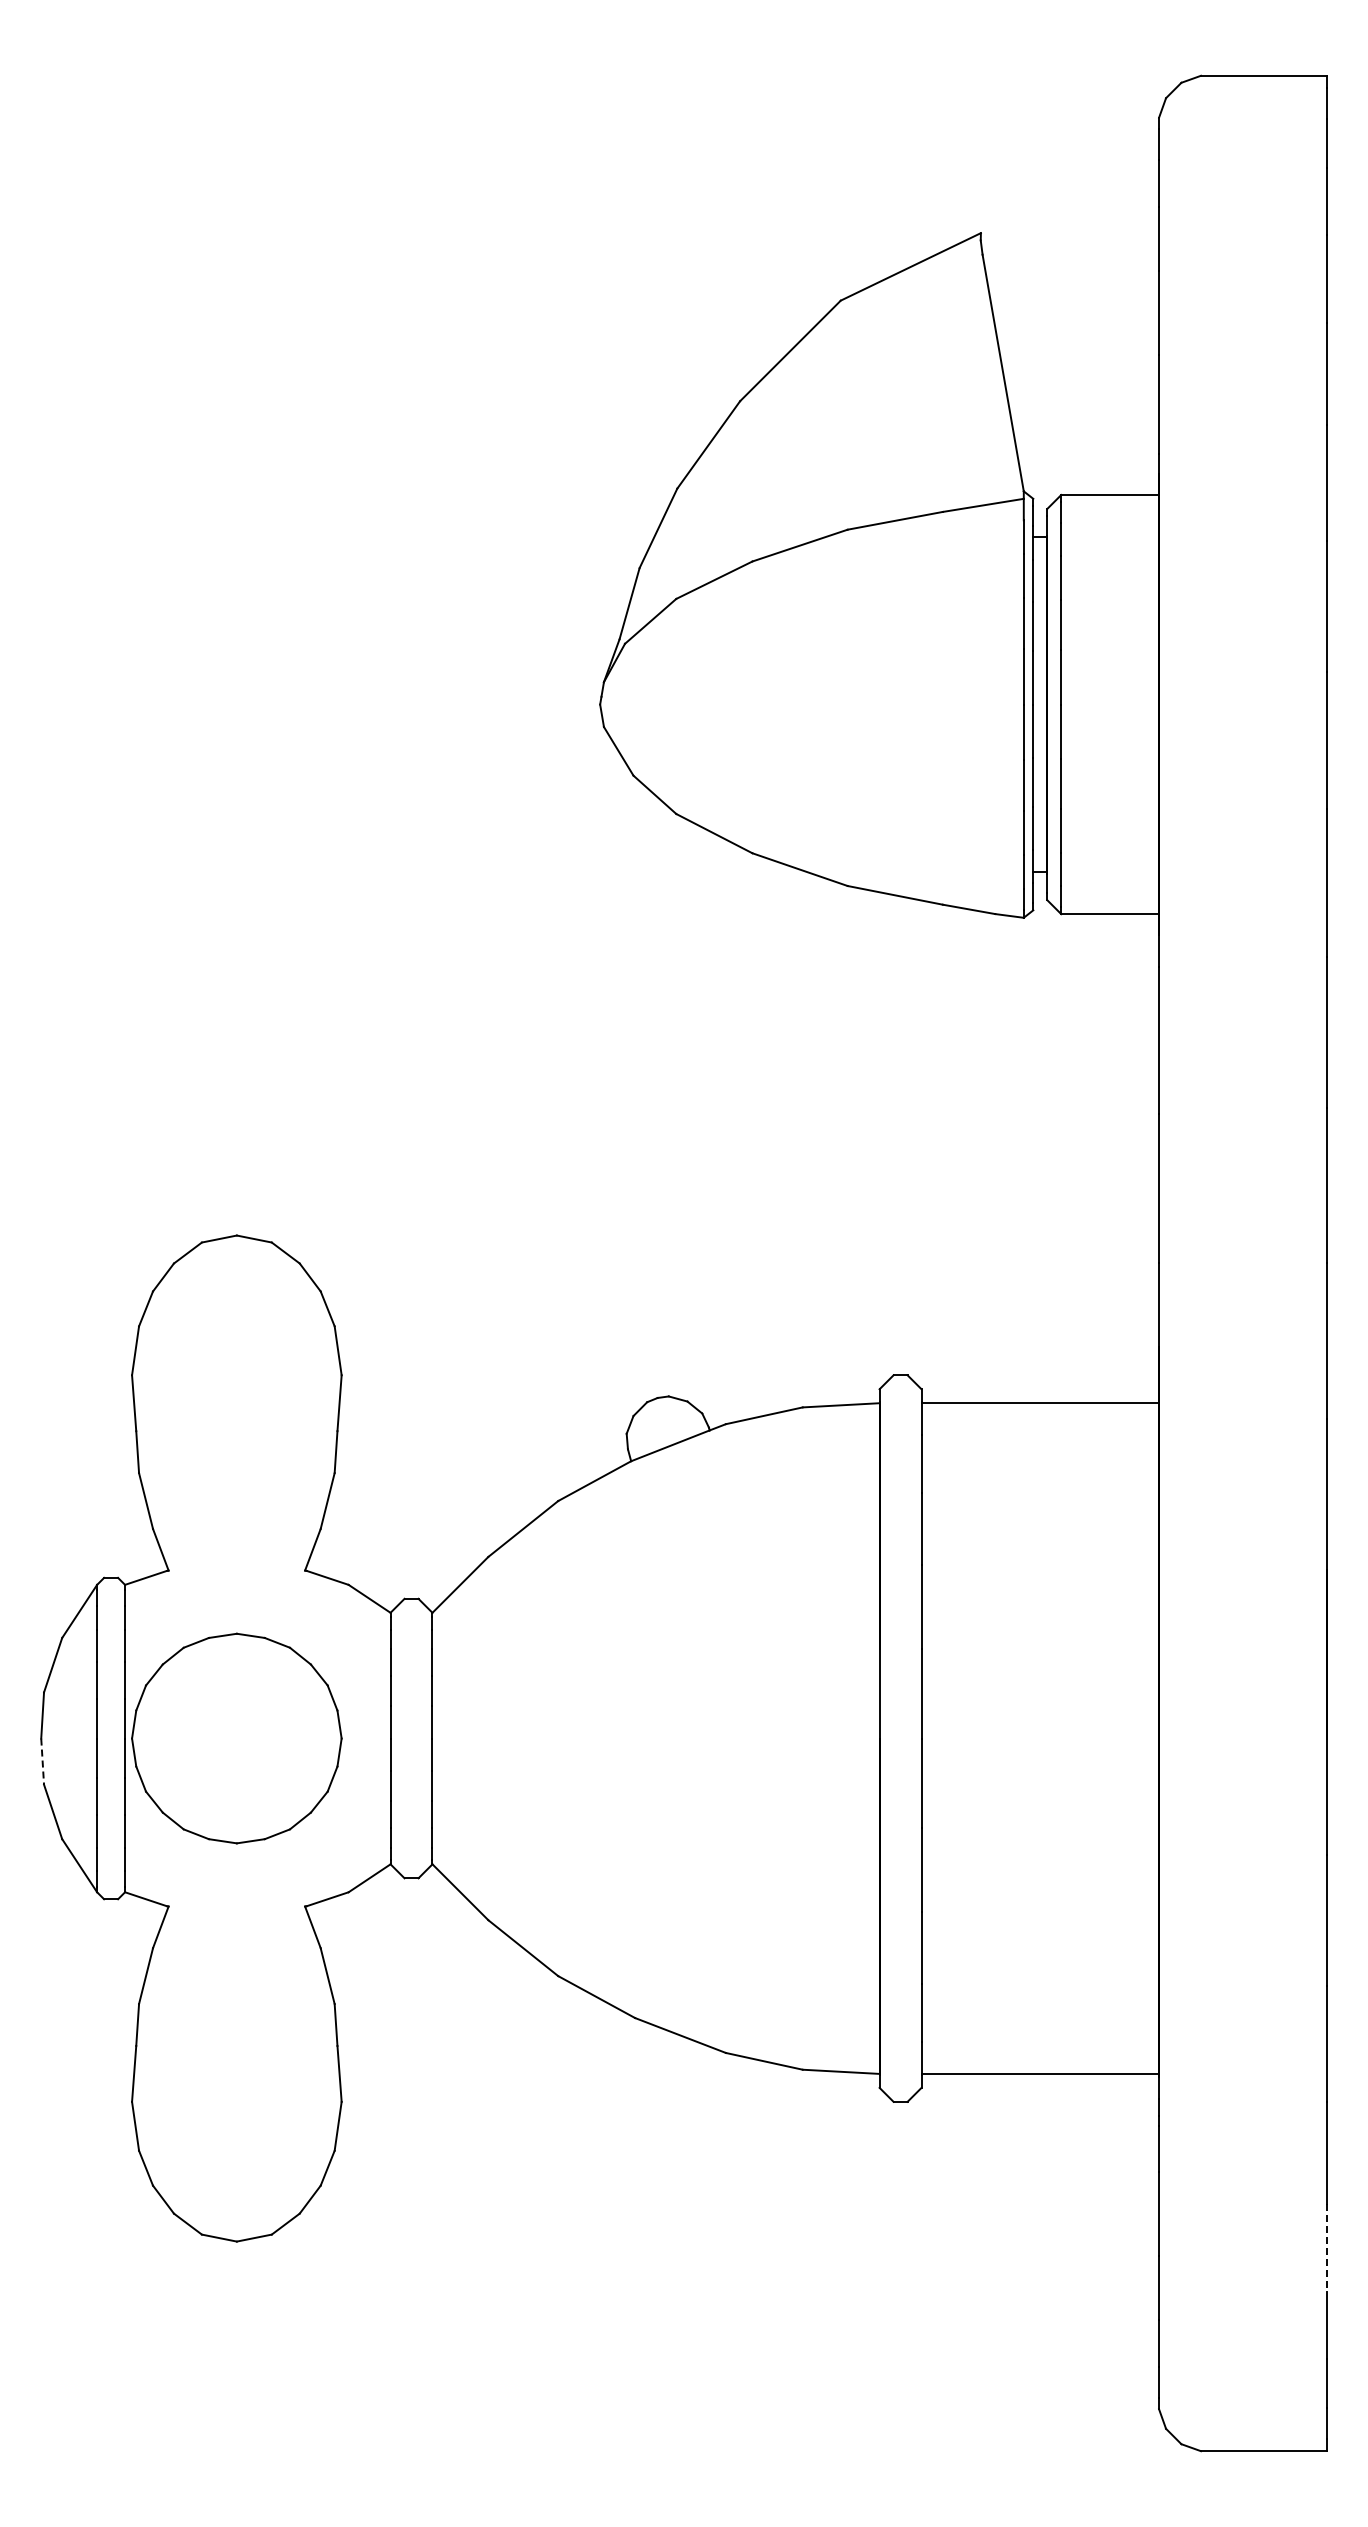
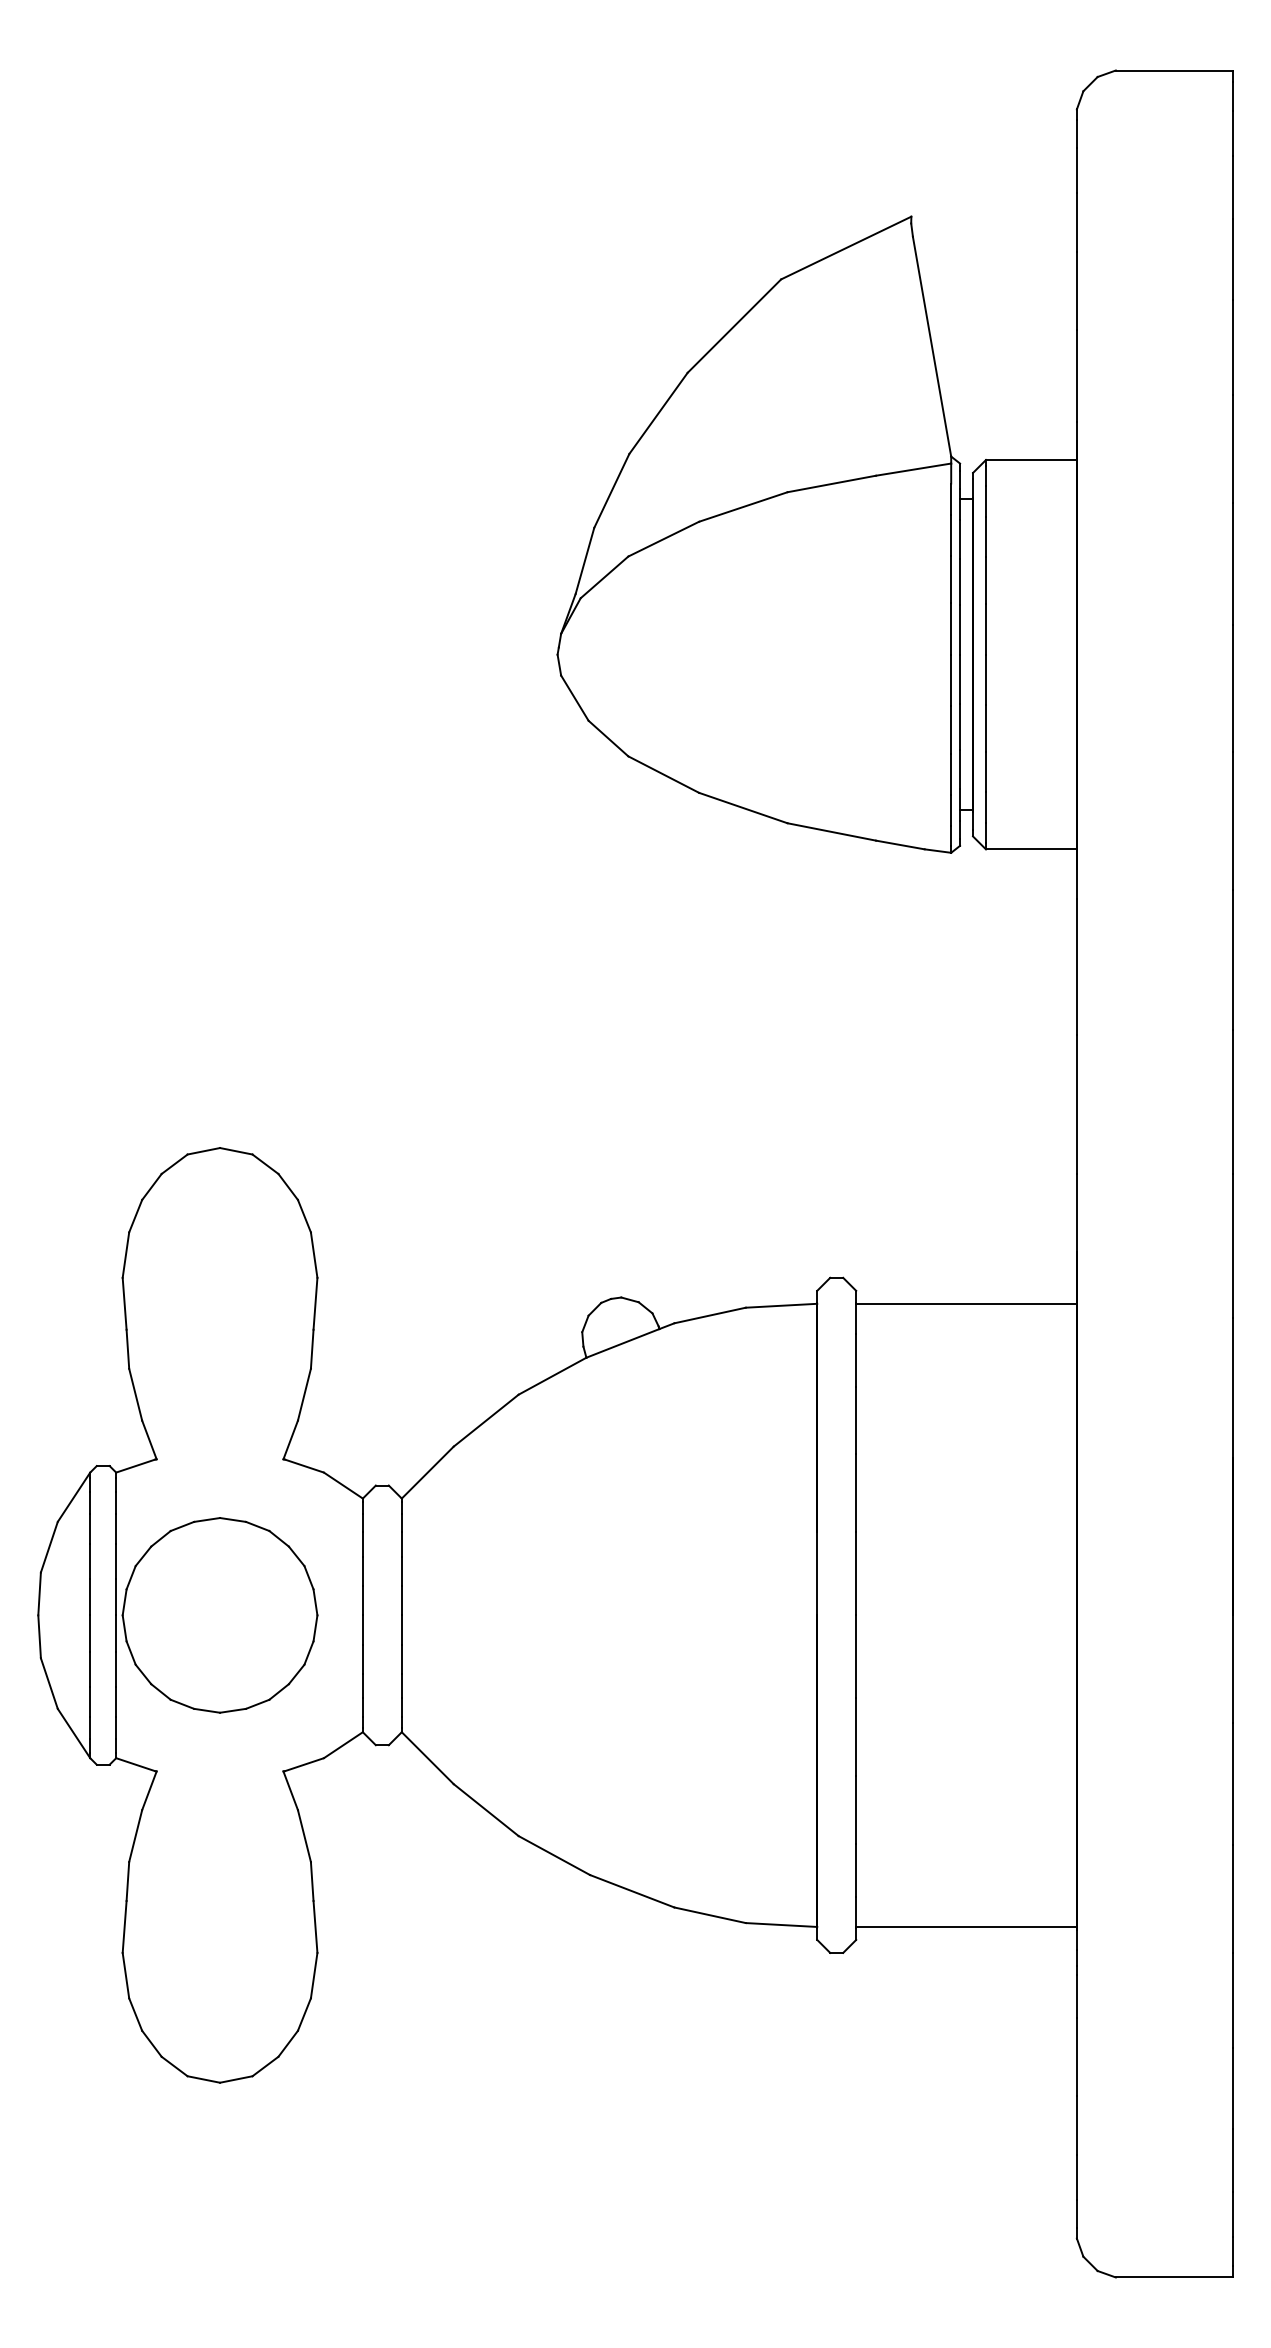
line: (42, 1762) -> (39, 1637), dashed -> solid
line: (1326, 2248) -> (1232, 2089), dashed -> solid

